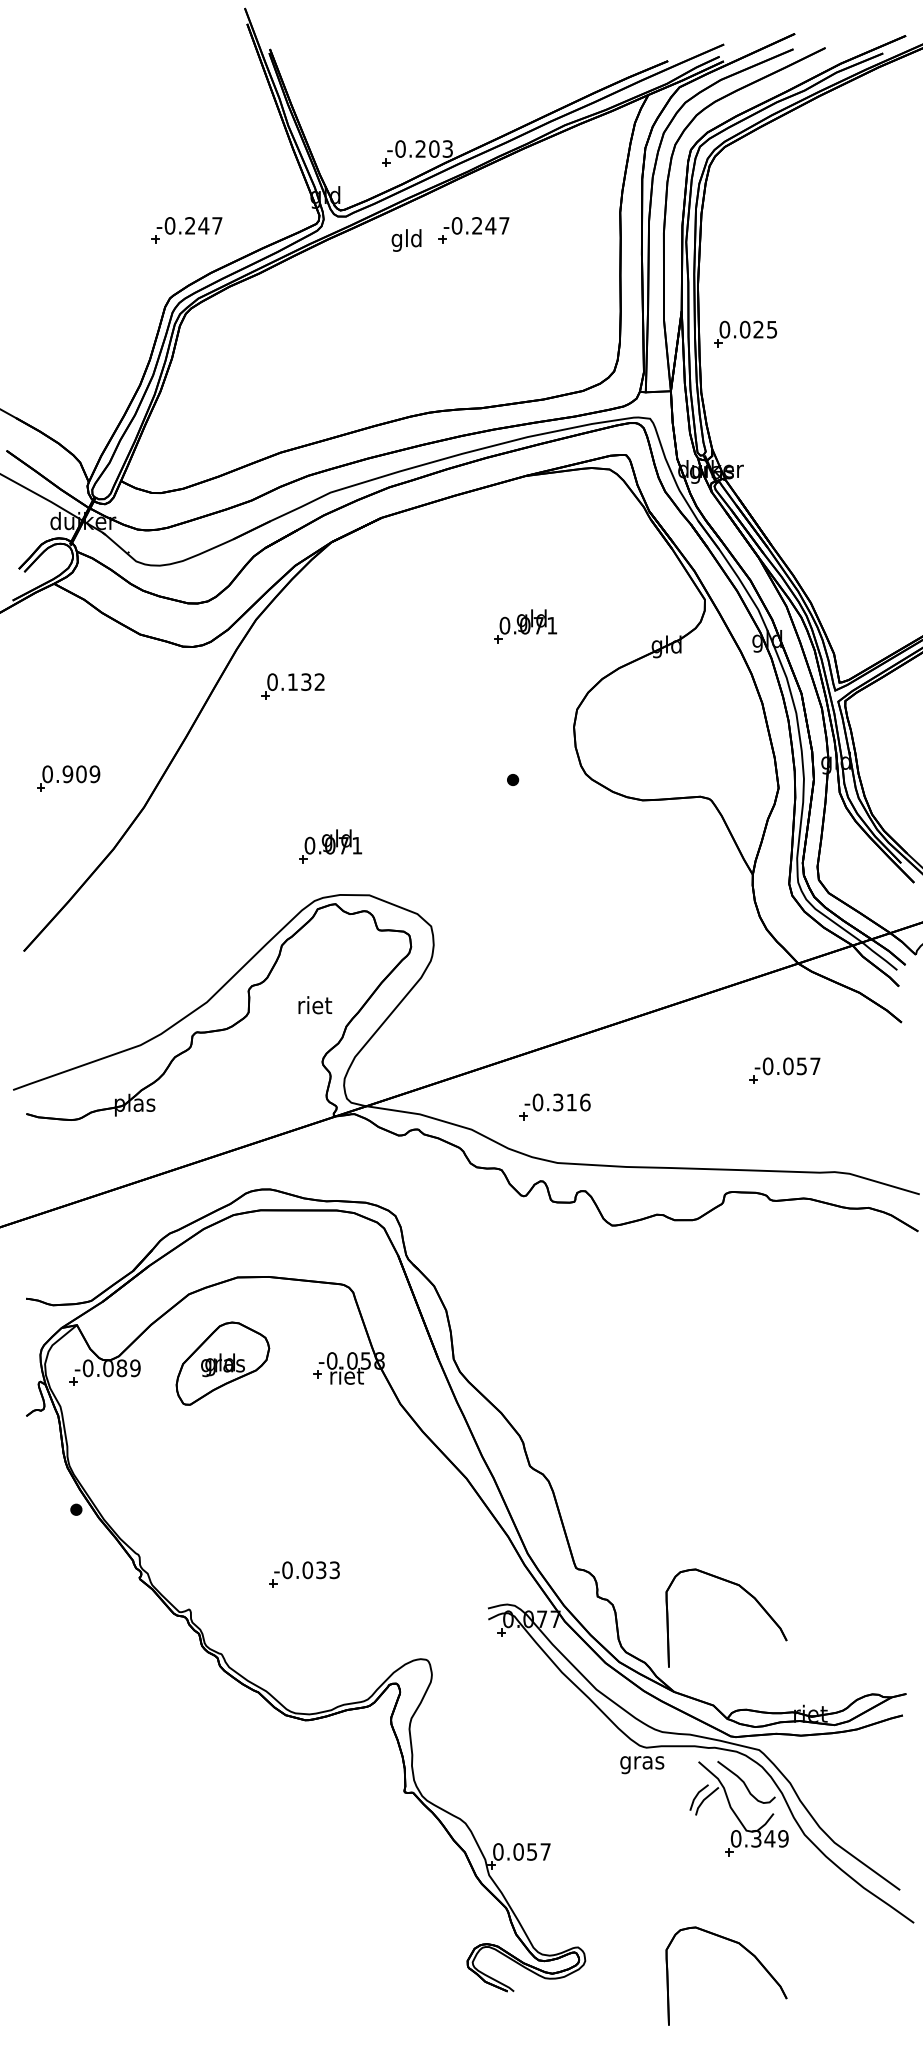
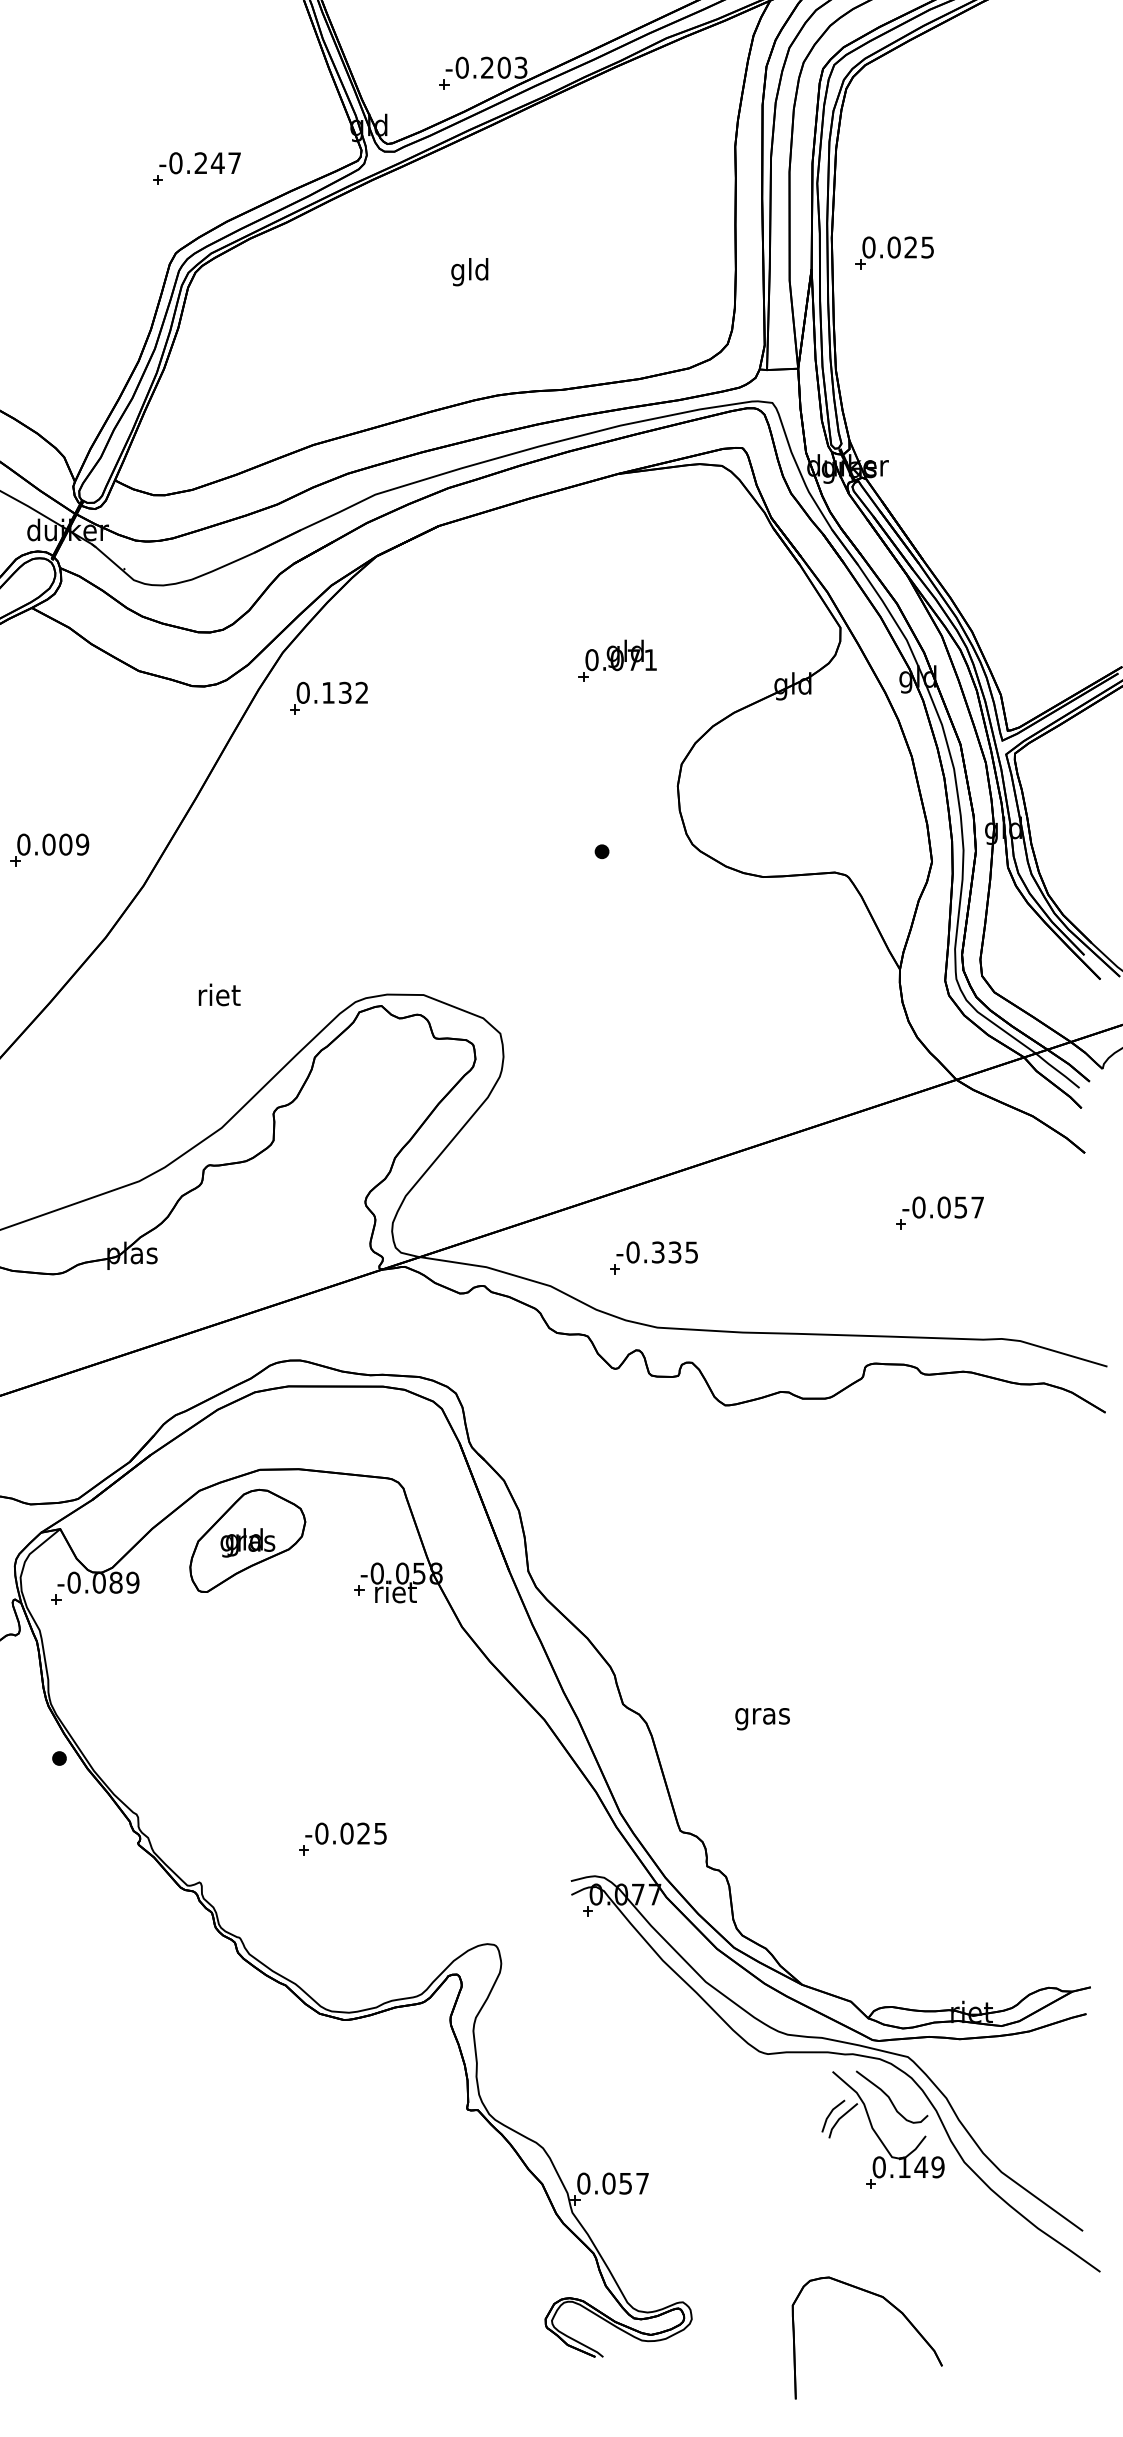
part: (473, 230) -> (552, 168), removed
text: (406, 240) -> (469, 272), moved
part: (745, 333) -> (894, 252), moved
part: (292, 686) -> (328, 698), moved
text: (67, 774) -> (48, 844), 0.909 -> 0.009
part: (330, 846) -> (375, 934), removed
text: (315, 1005) -> (219, 995), moved
text: (578, 1102) -> (683, 1252), -0.316 -> -0.335
part: (222, 1363) -> (247, 1540), moved
text: (327, 1570) -> (371, 1833), -0.033 -> -0.025
part: (744, 1591) -> (889, 1860), removed
text: (642, 1765) -> (762, 1719), moved
text: (756, 1838) -> (904, 2166), 0.349 -> 0.149

